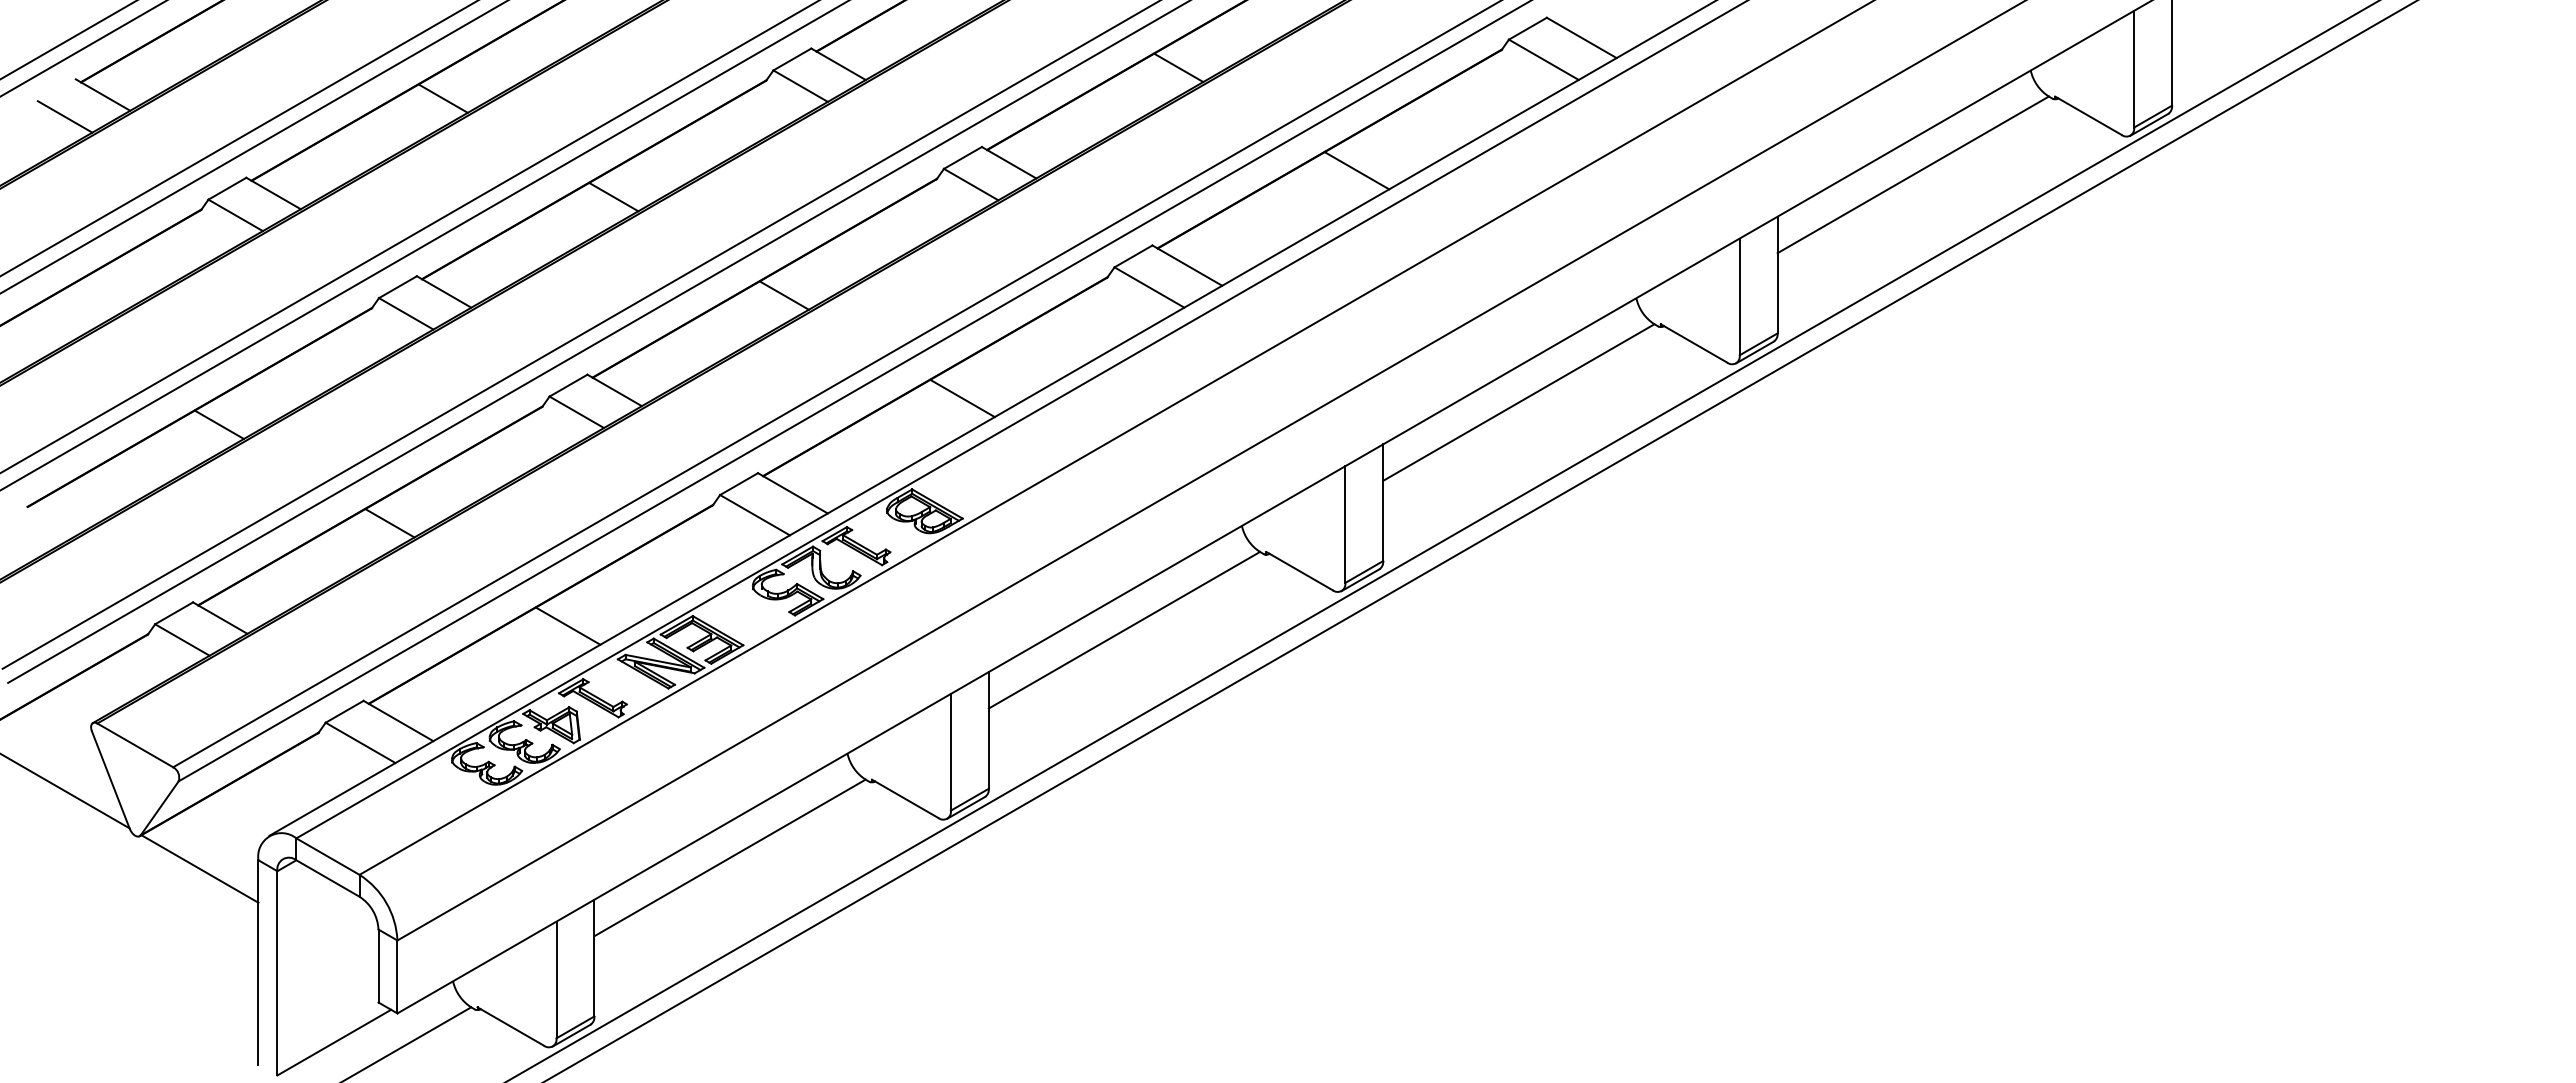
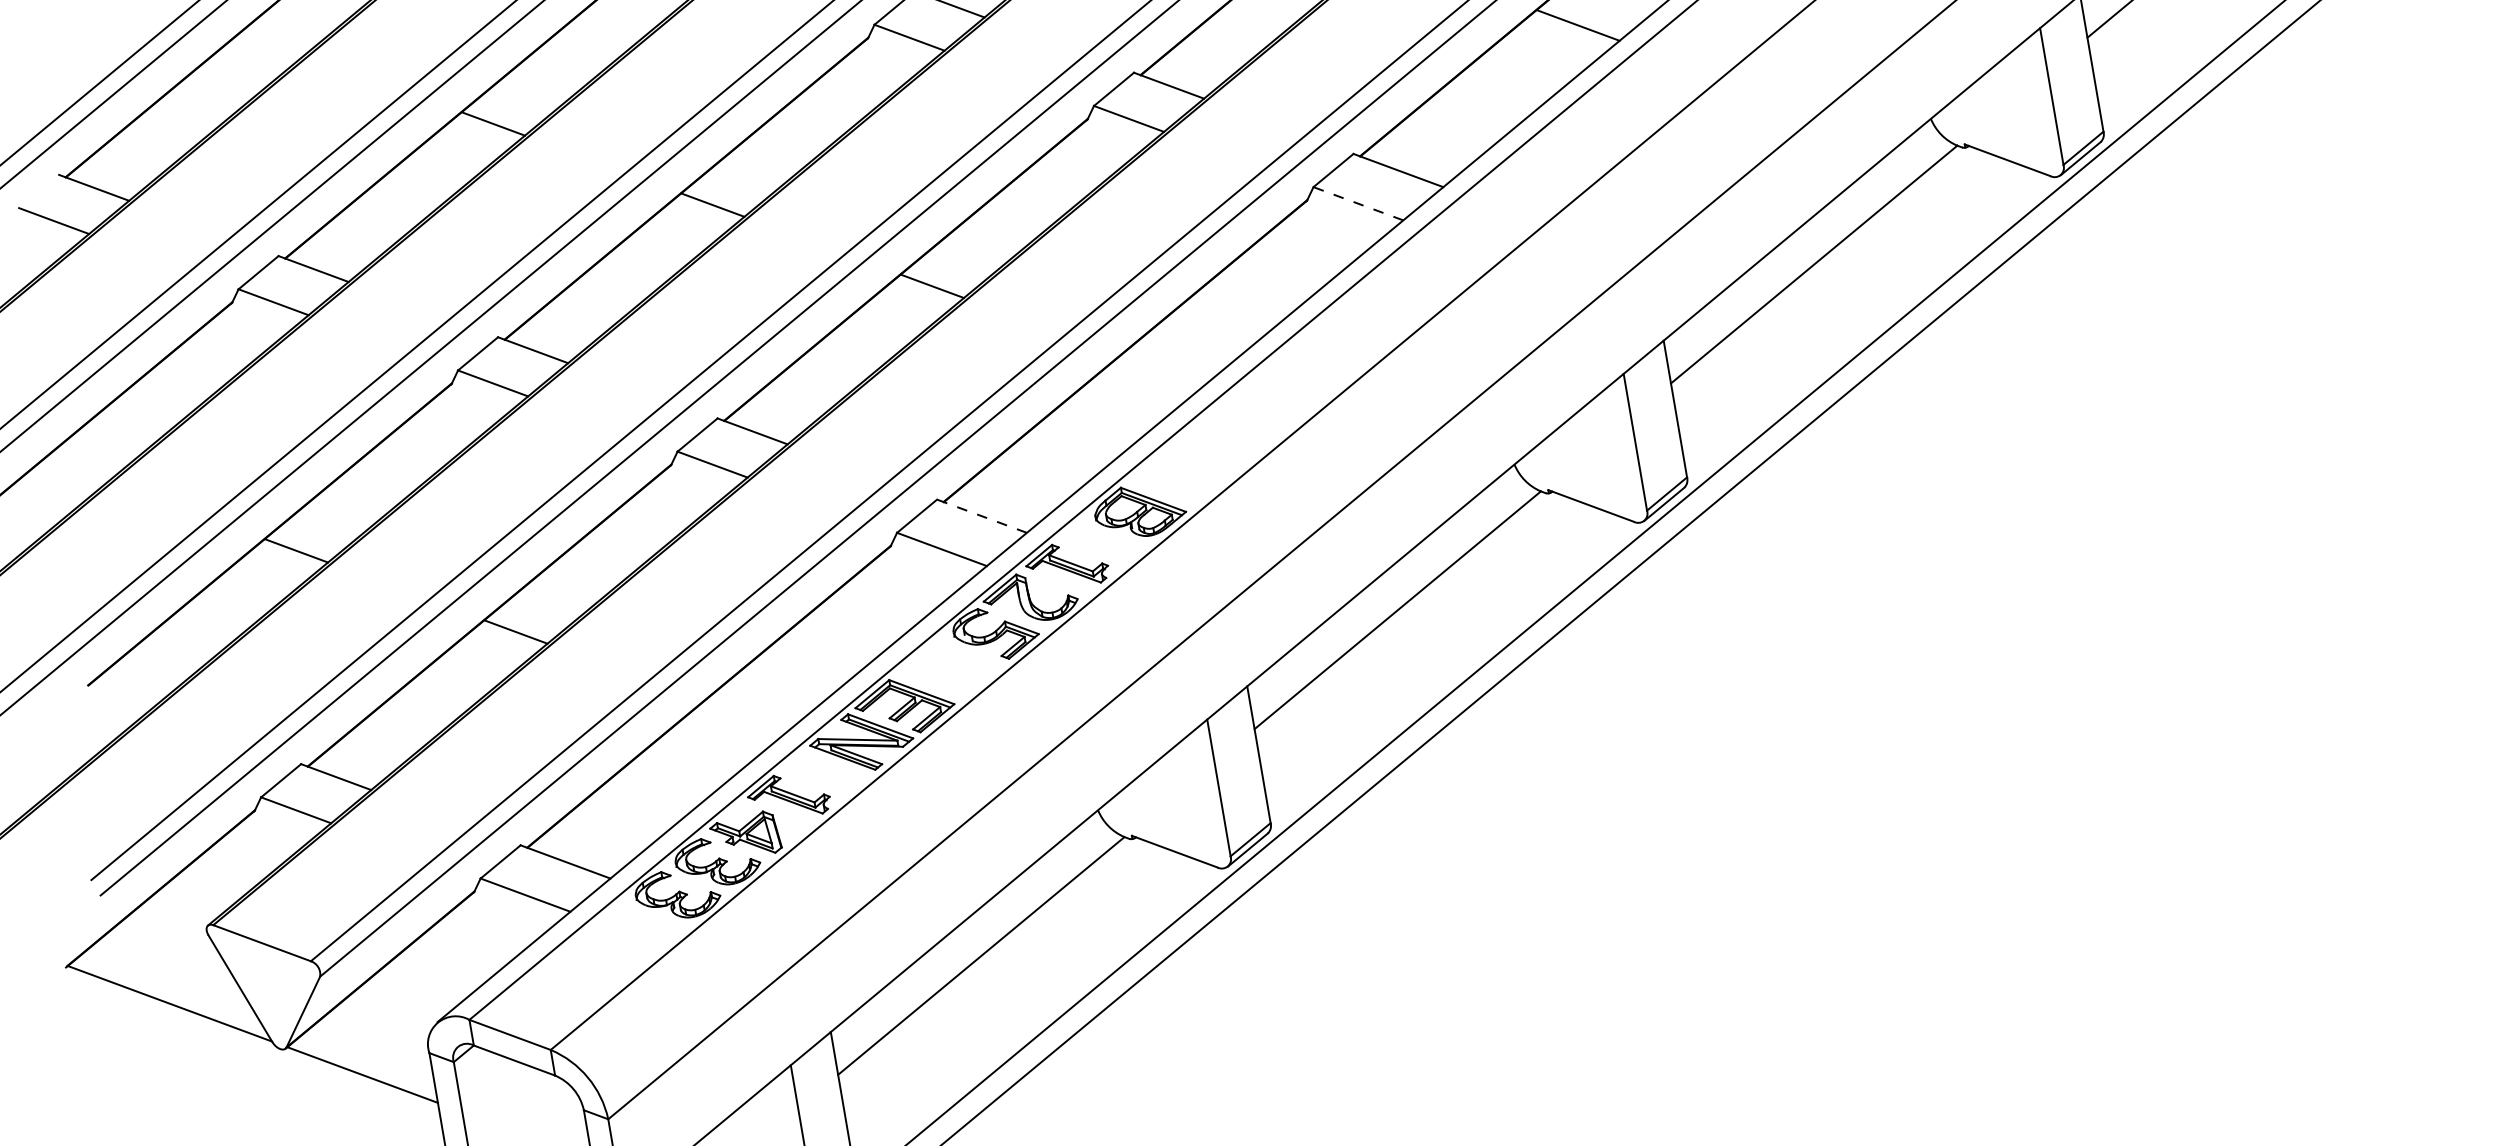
line: (1149, 287) -> (1358, 203), solid -> dashed
line: (962, 398) -> (1161, 371), removed
line: (792, 493) -> (981, 516), solid -> dashed
line: (567, 625) -> (744, 716), removed

